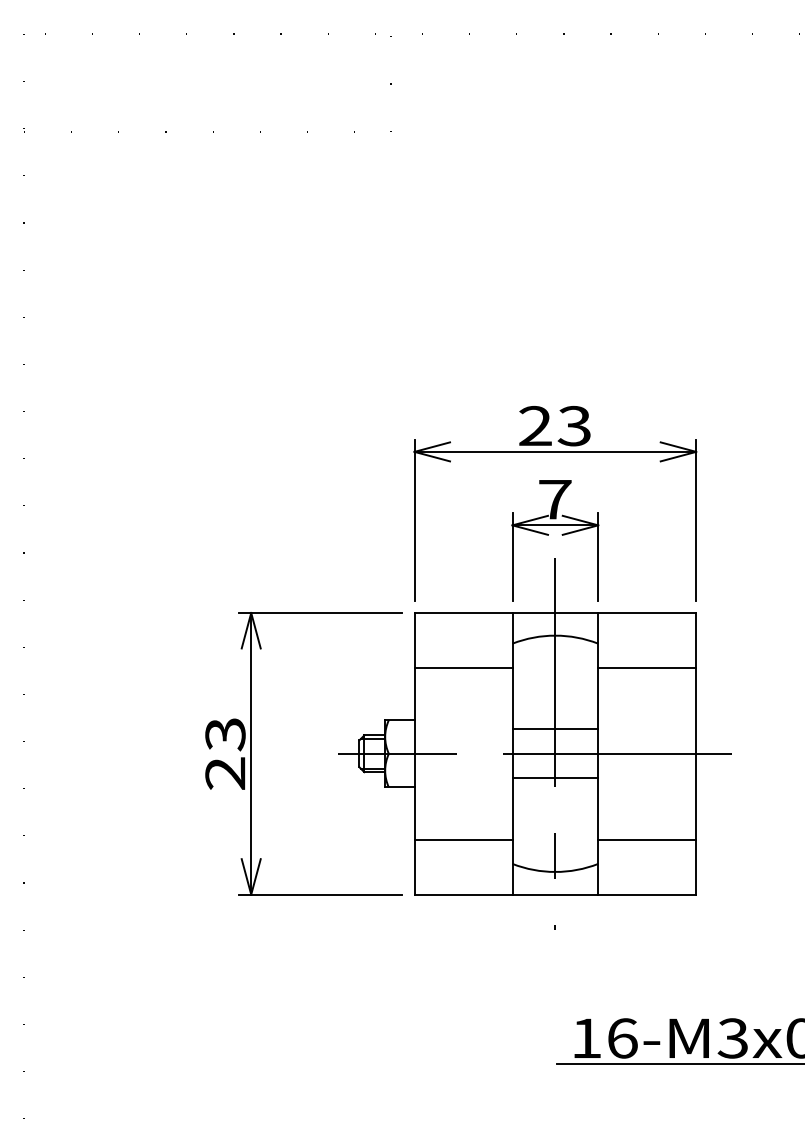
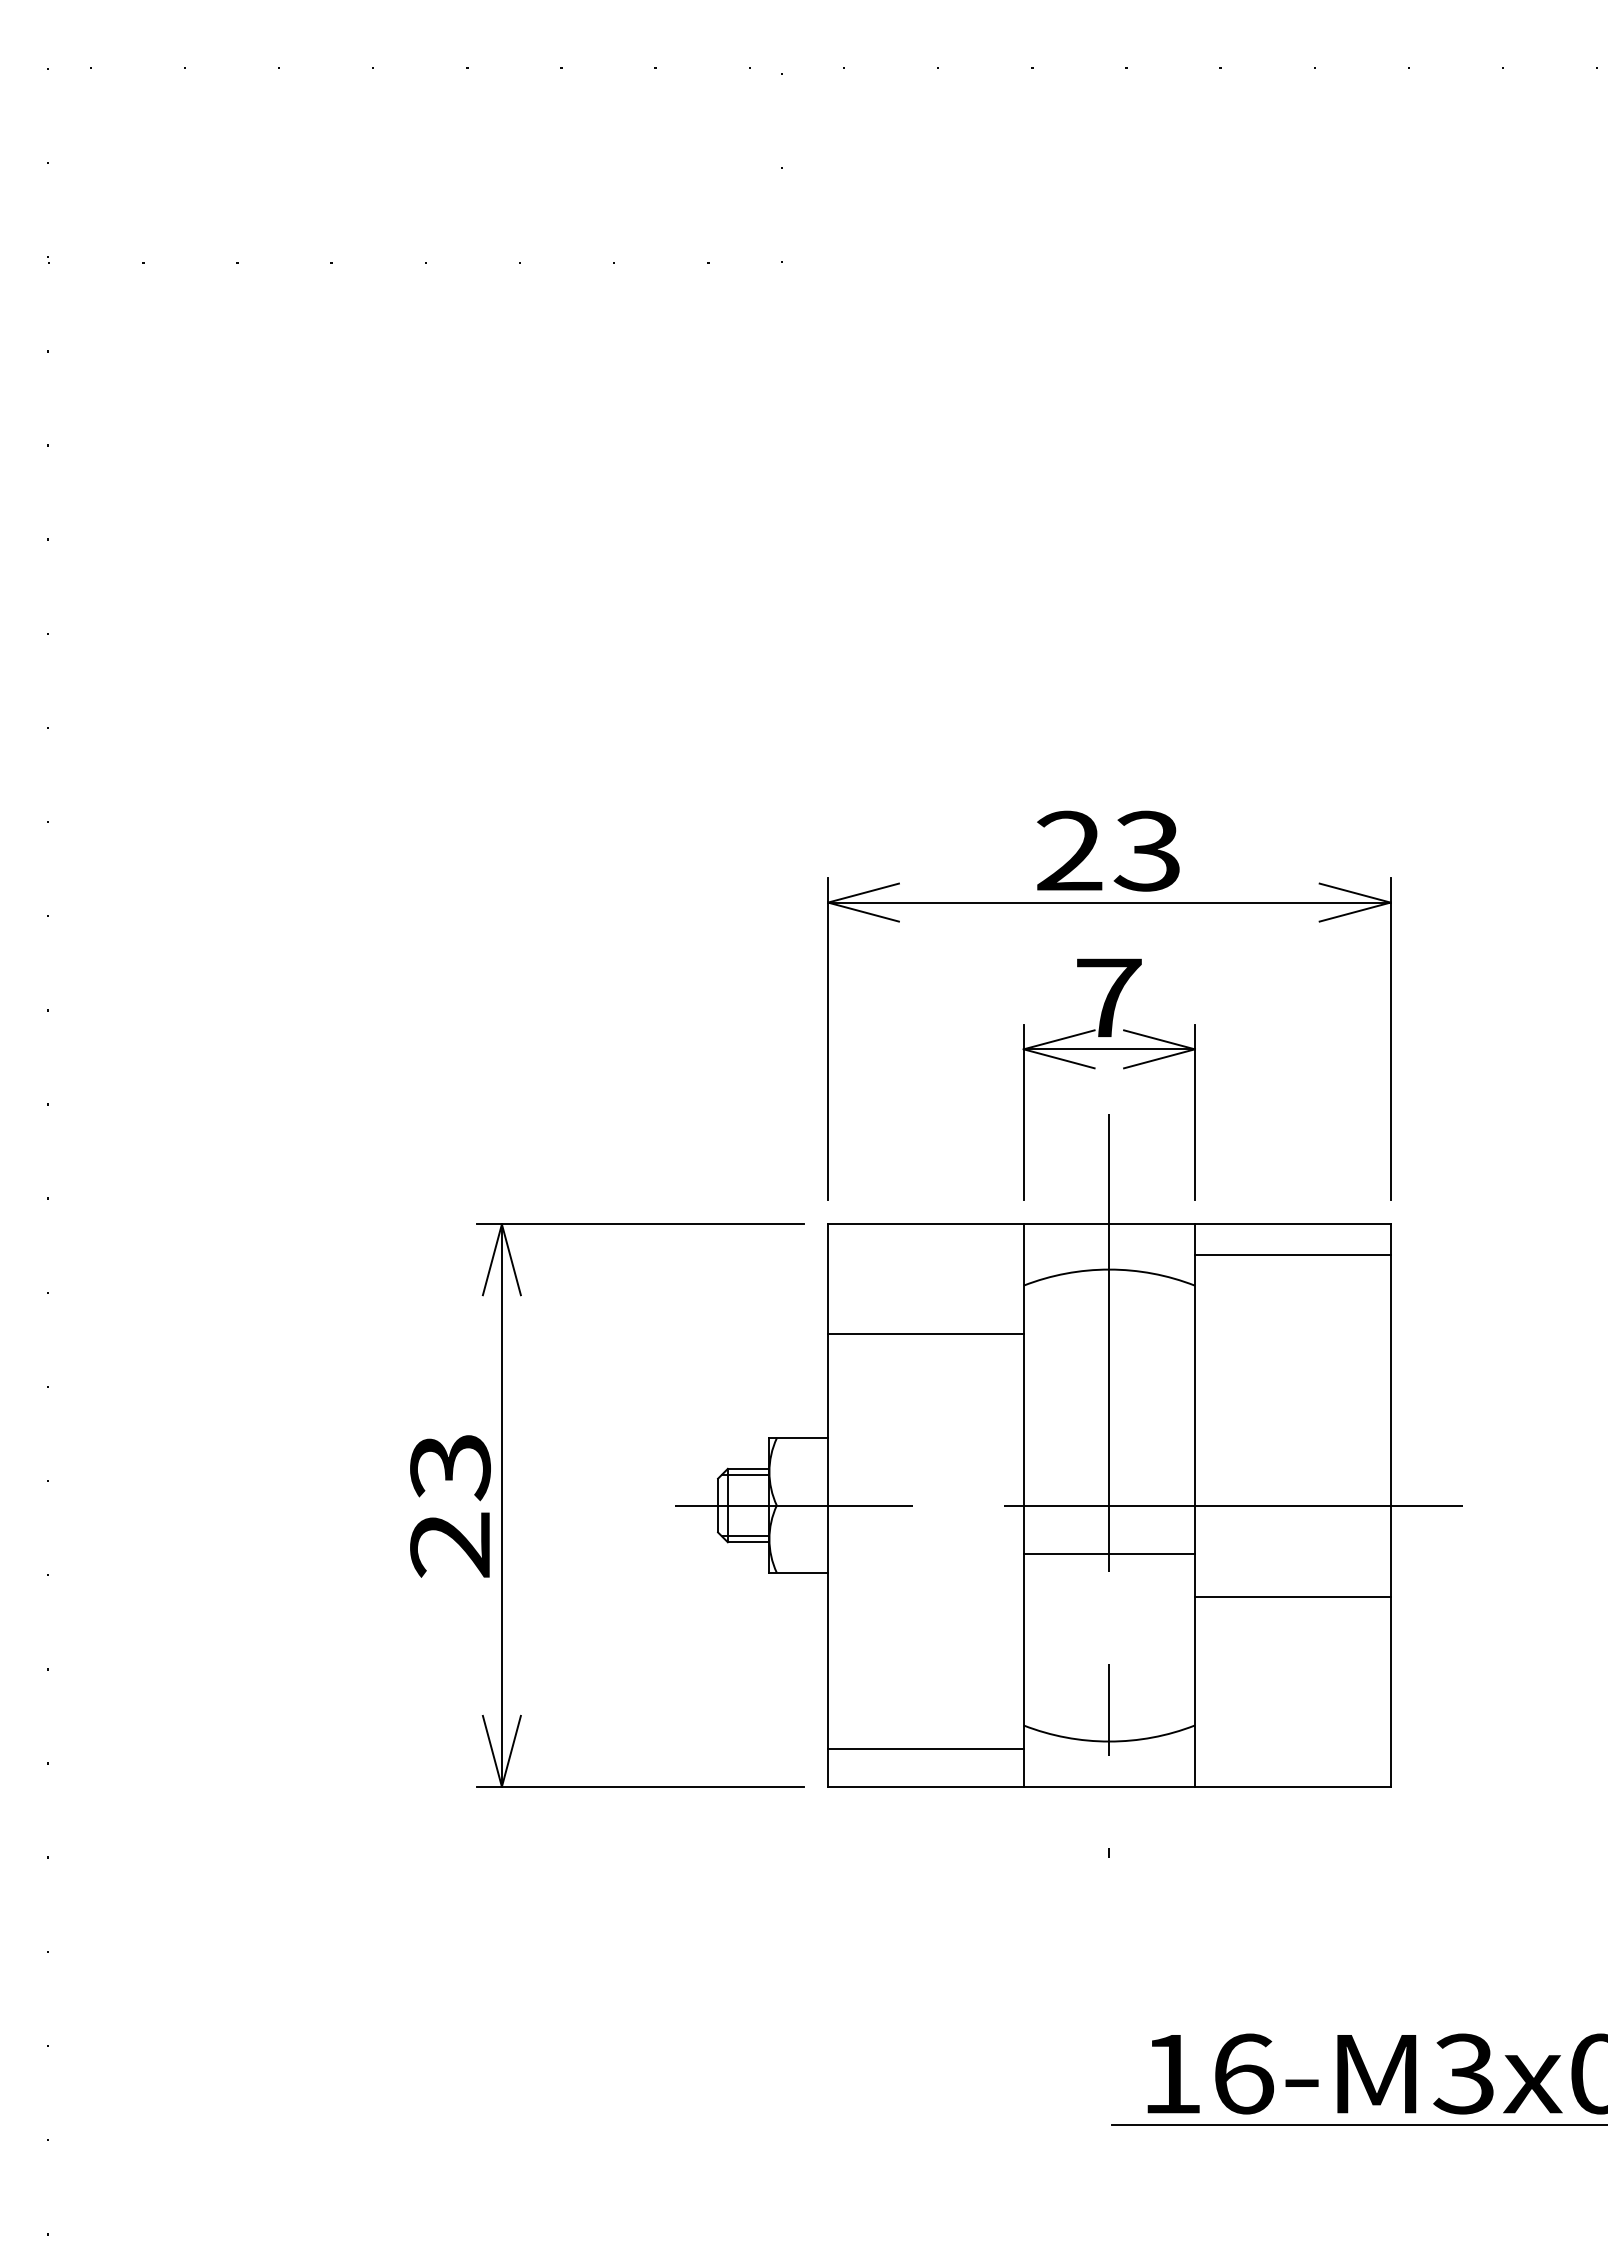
line: (647, 668) -> (1293, 1255), moved
line: (555, 729) -> (1109, 1457), removed
line: (463, 839) -> (925, 1748), moved
line: (647, 839) -> (1293, 1596), moved

